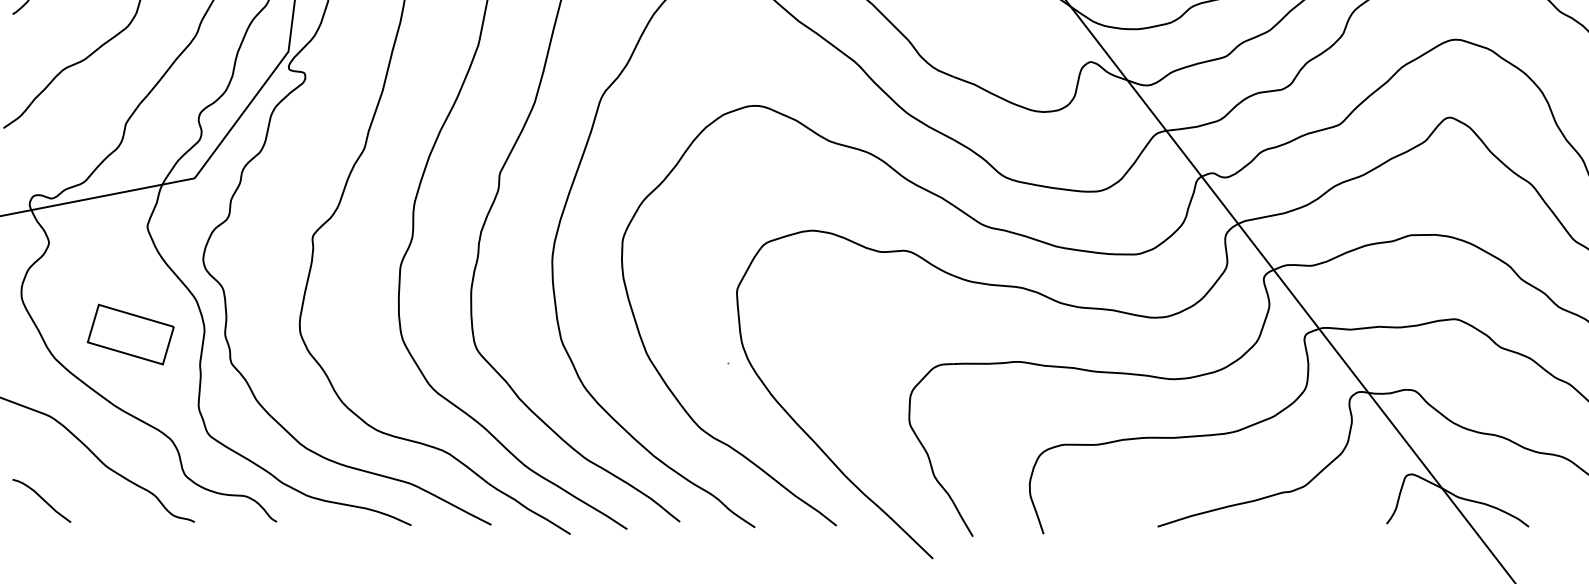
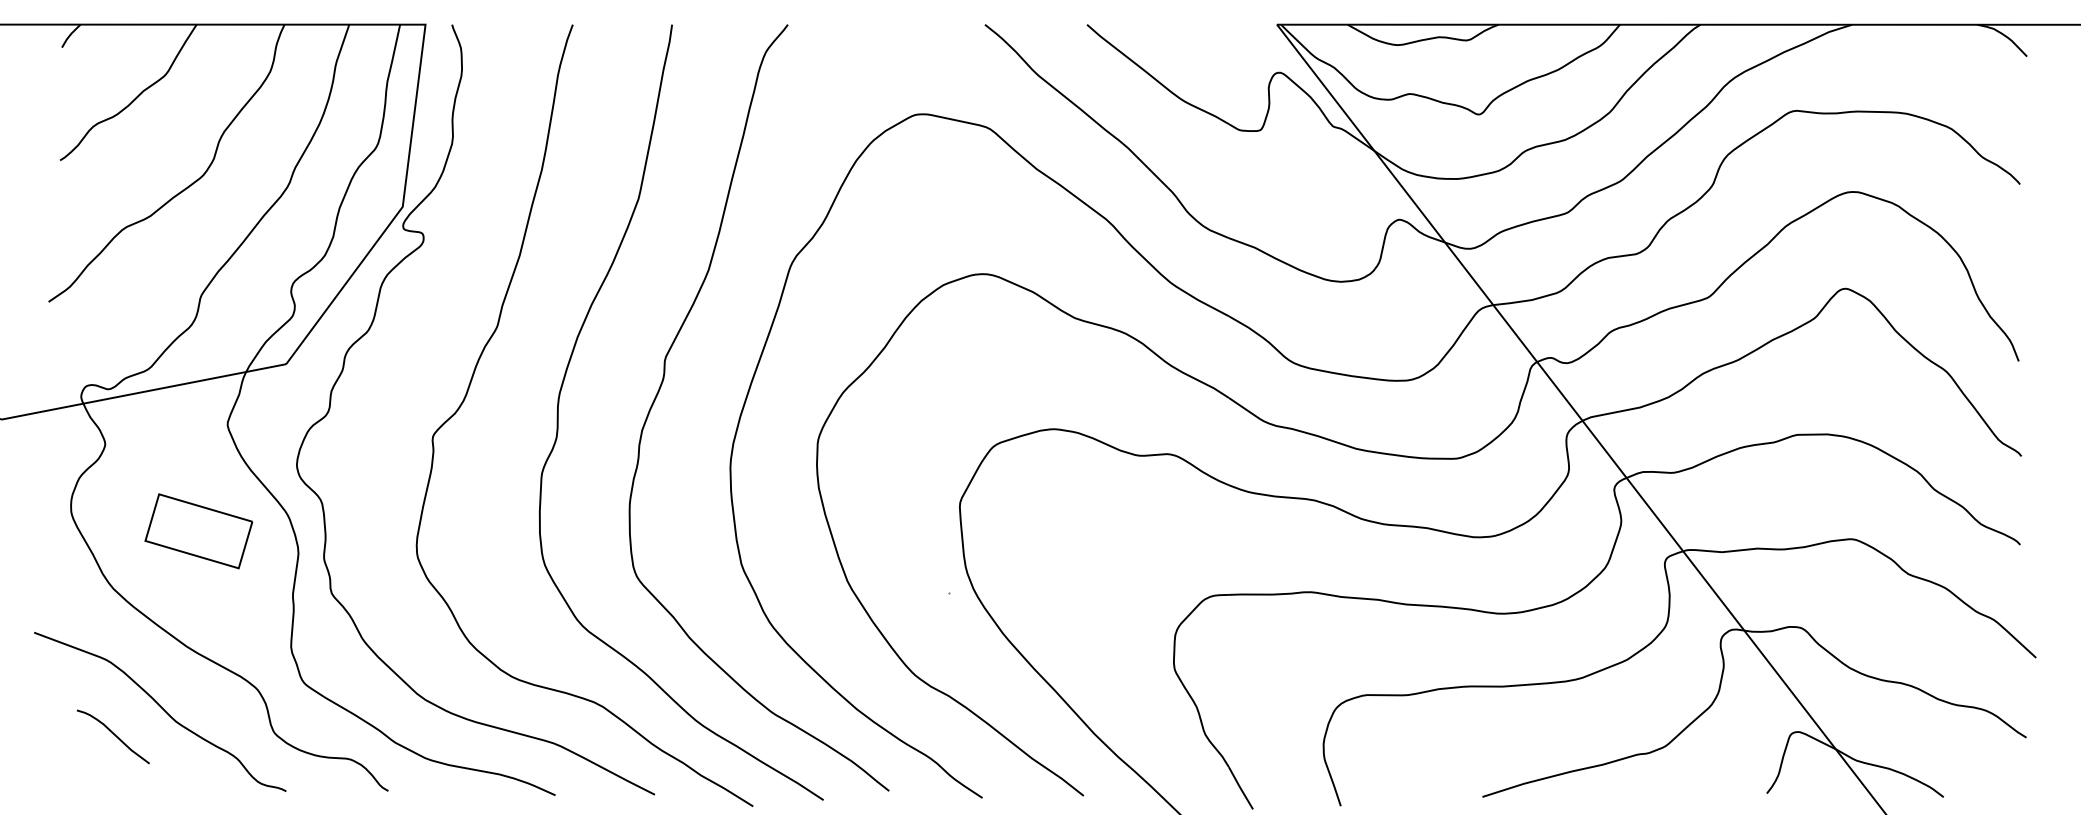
part: (130, 334) -> (198, 531), moved
curve: (41, 498) -> (113, 734), moved

